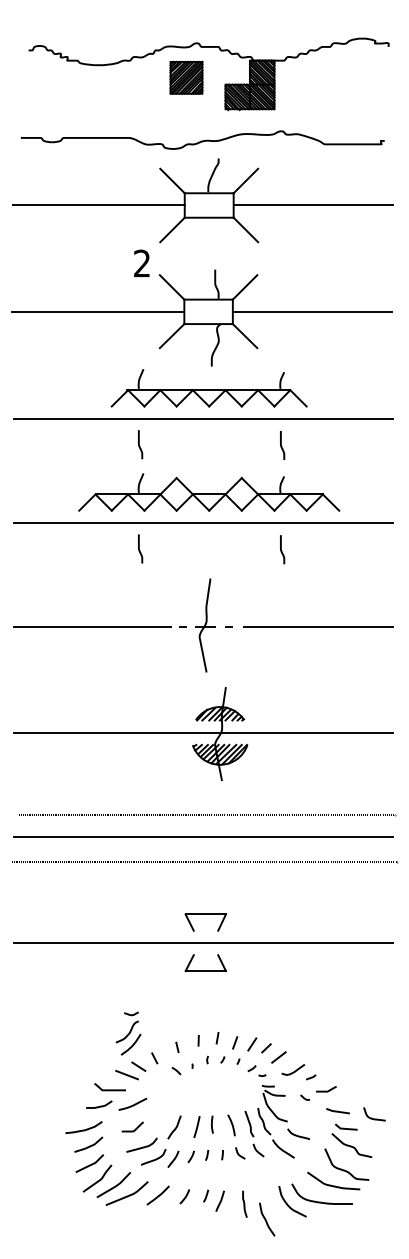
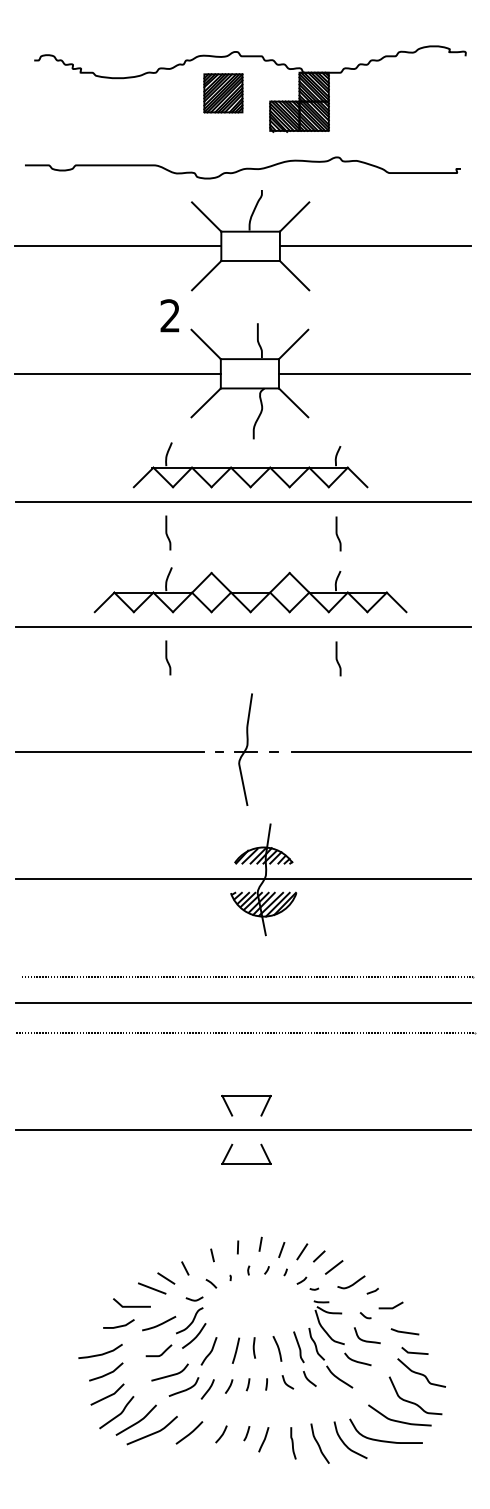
part: (128, 1033) -> (191, 1322), moved
curve: (374, 1118) -> (367, 1340), moved
curve: (266, 1219) -> (319, 1443), moved

